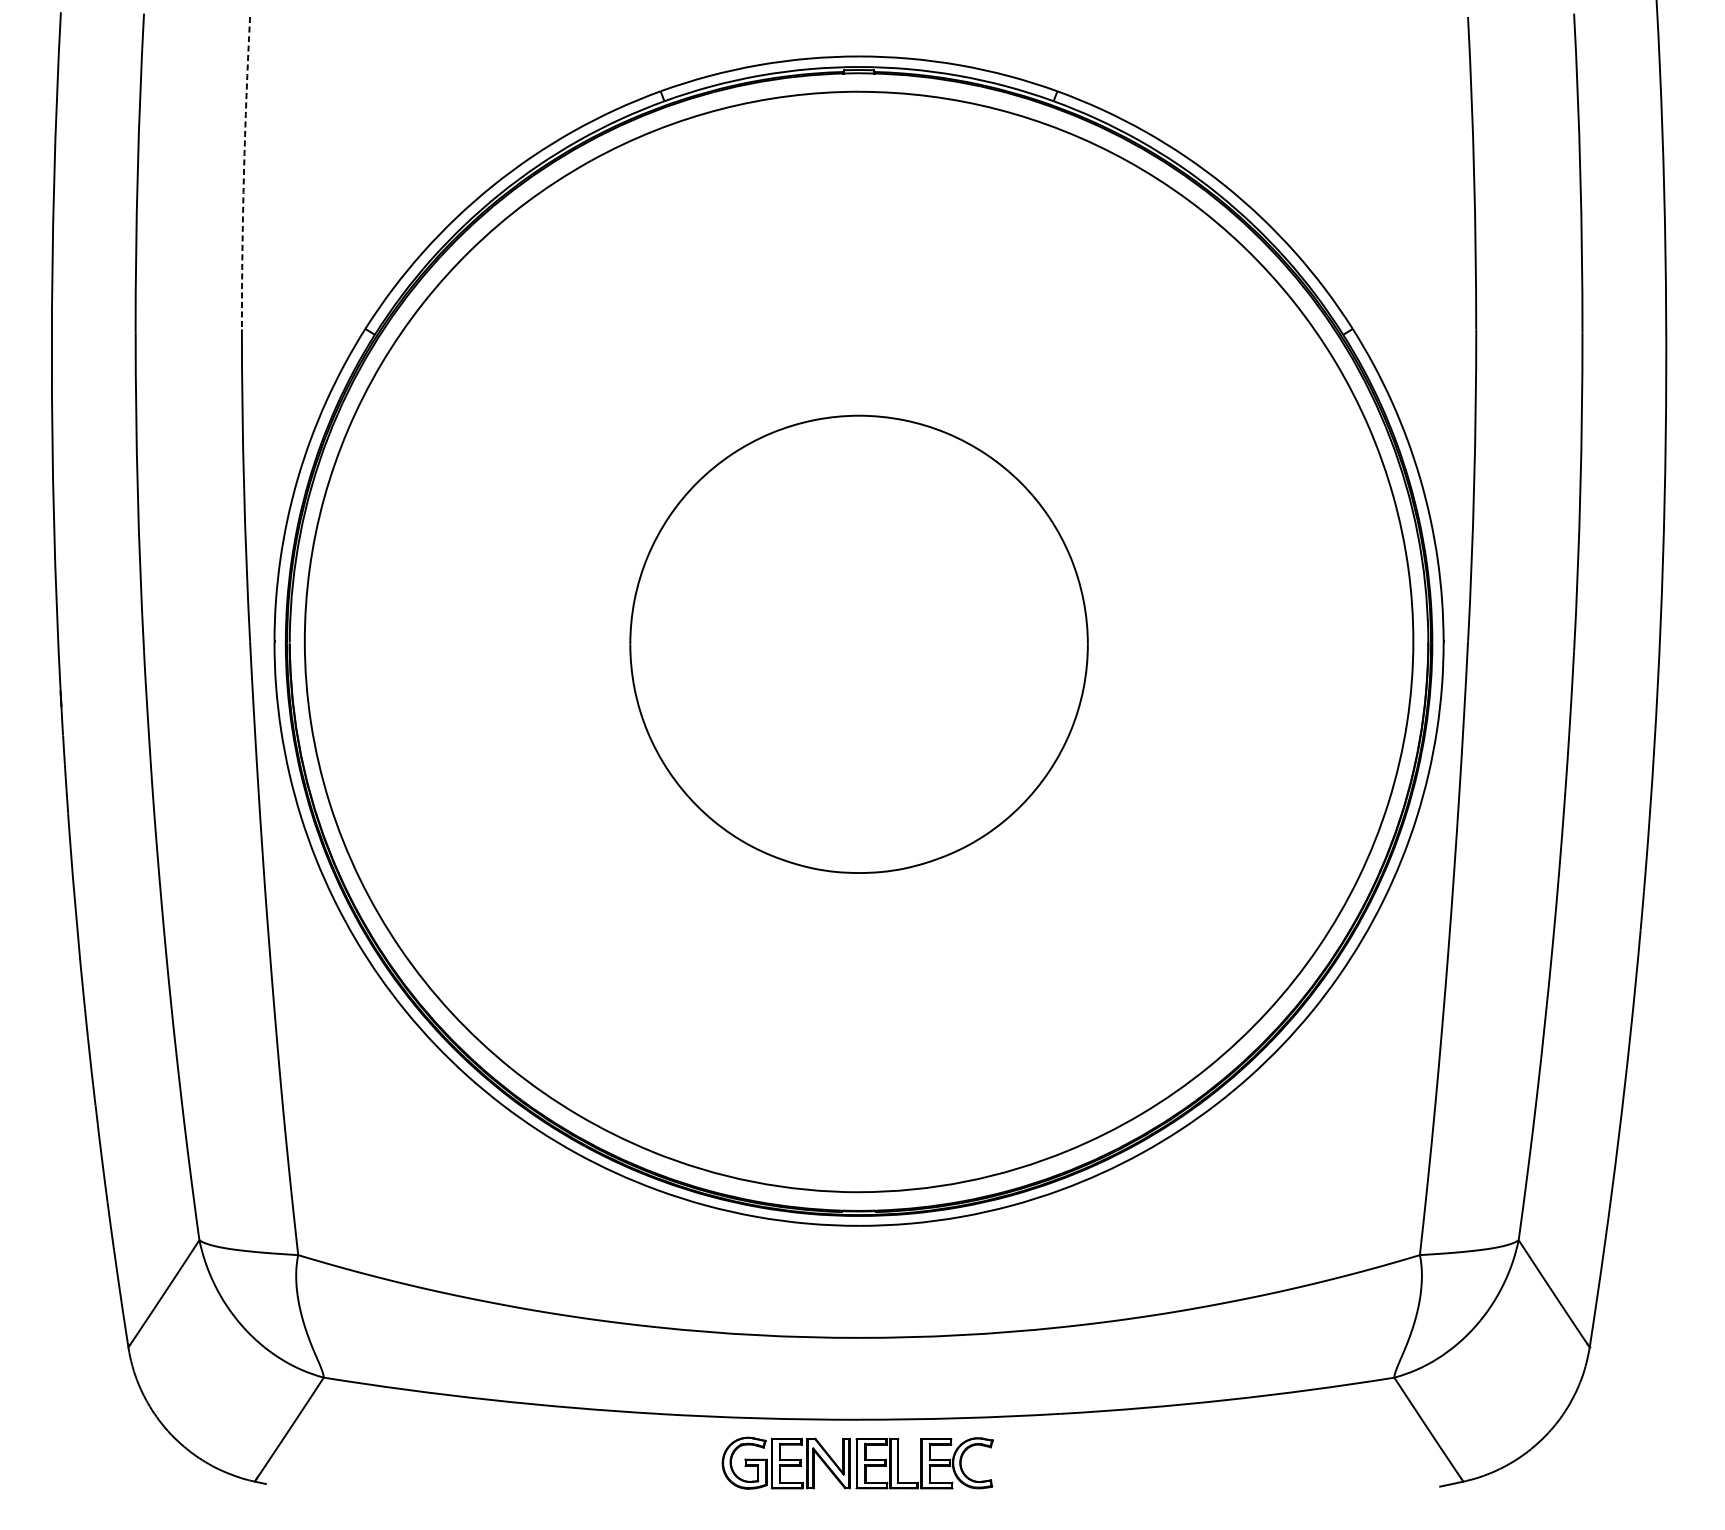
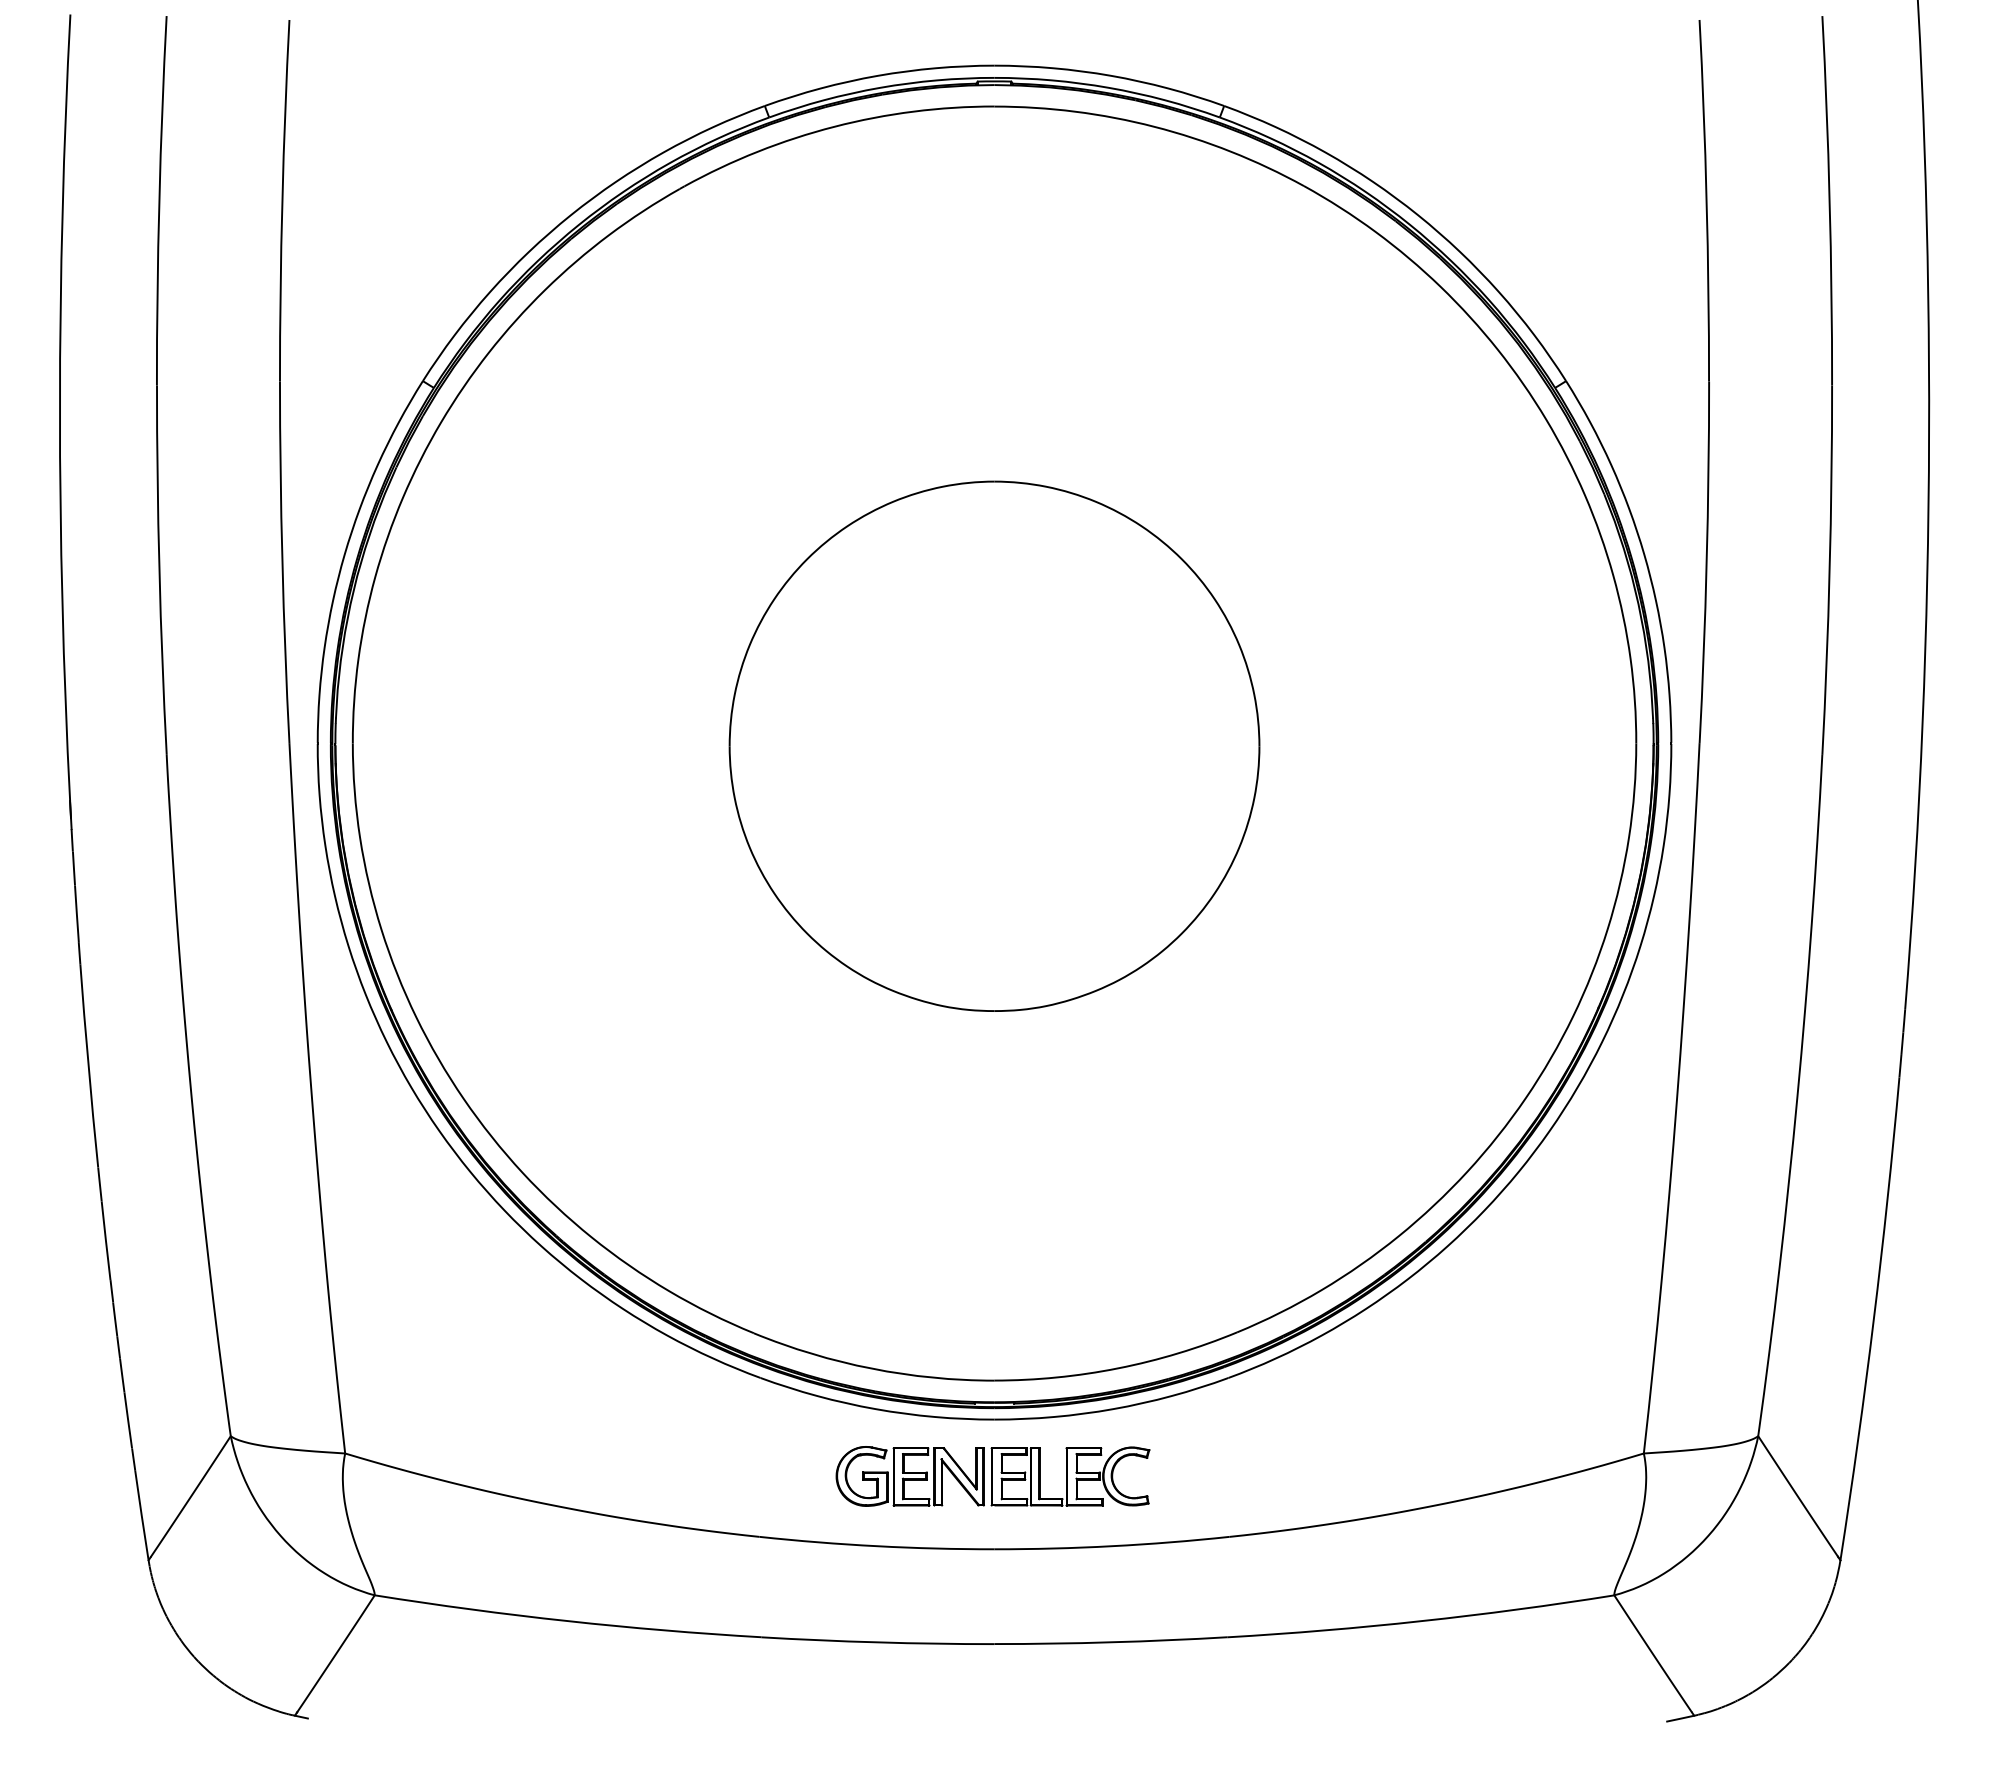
arc: (244, 172) -> (282, 200), dashed -> solid
part: (857, 1463) -> (992, 1476), moved

